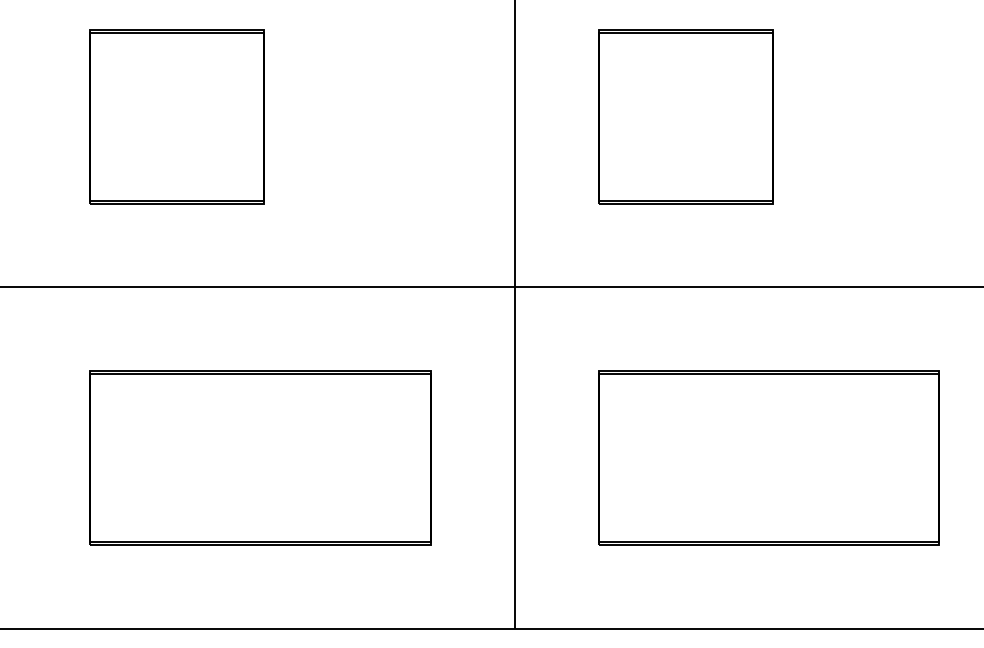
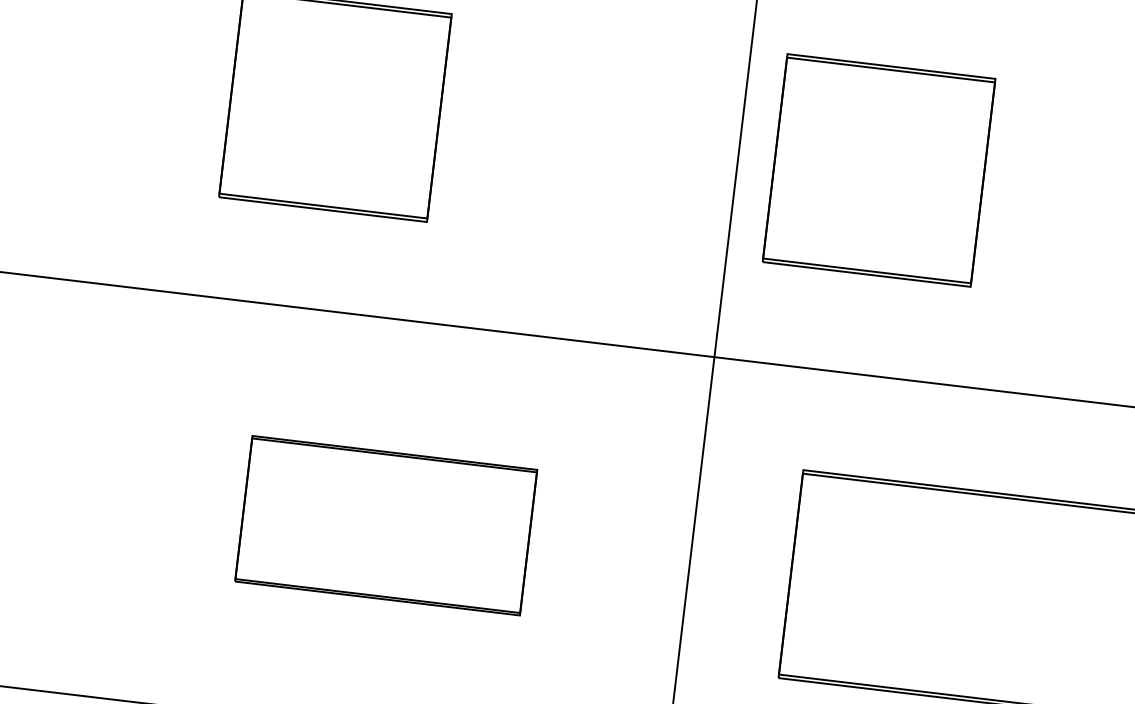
part: (685, 116) -> (878, 170), moved
part: (260, 457) -> (386, 524), size x0.7

